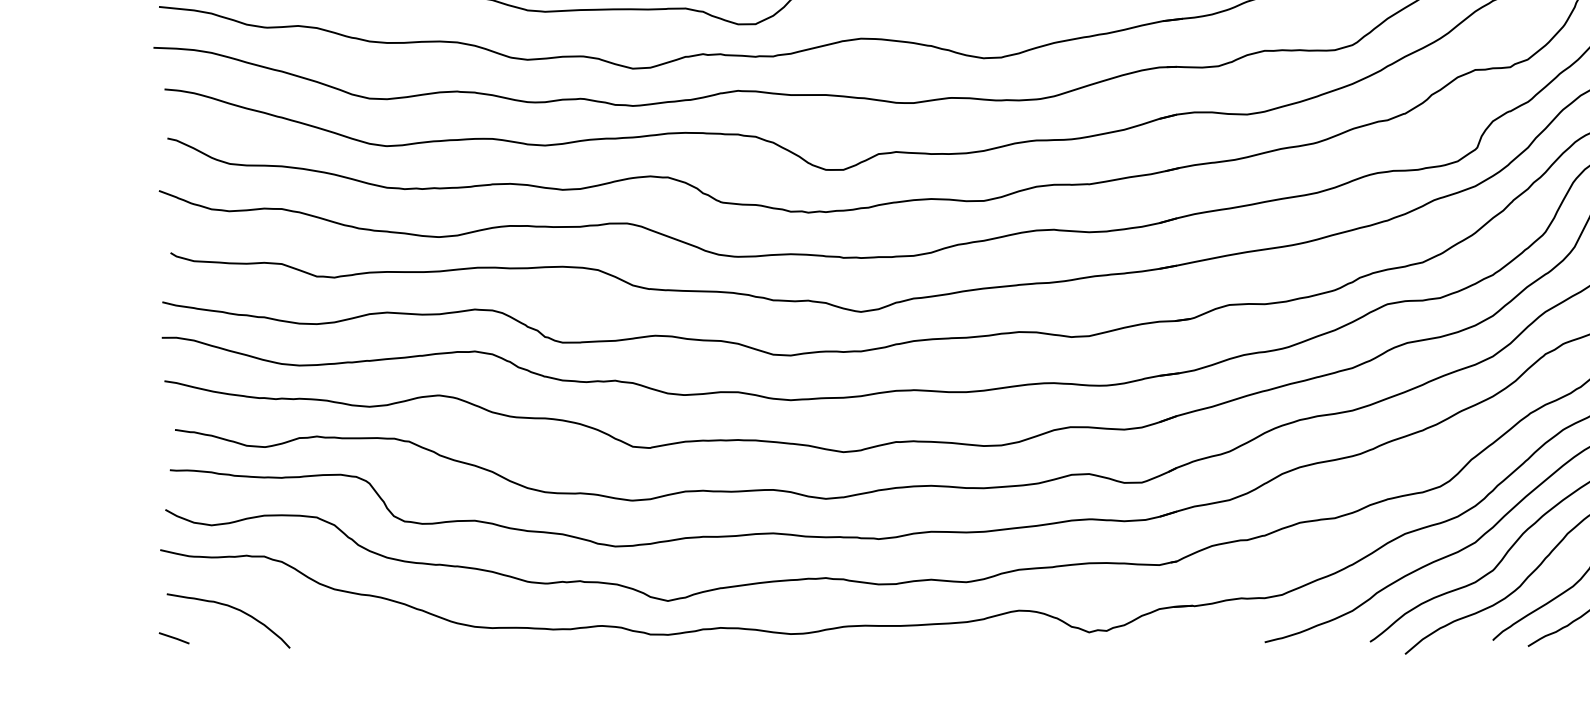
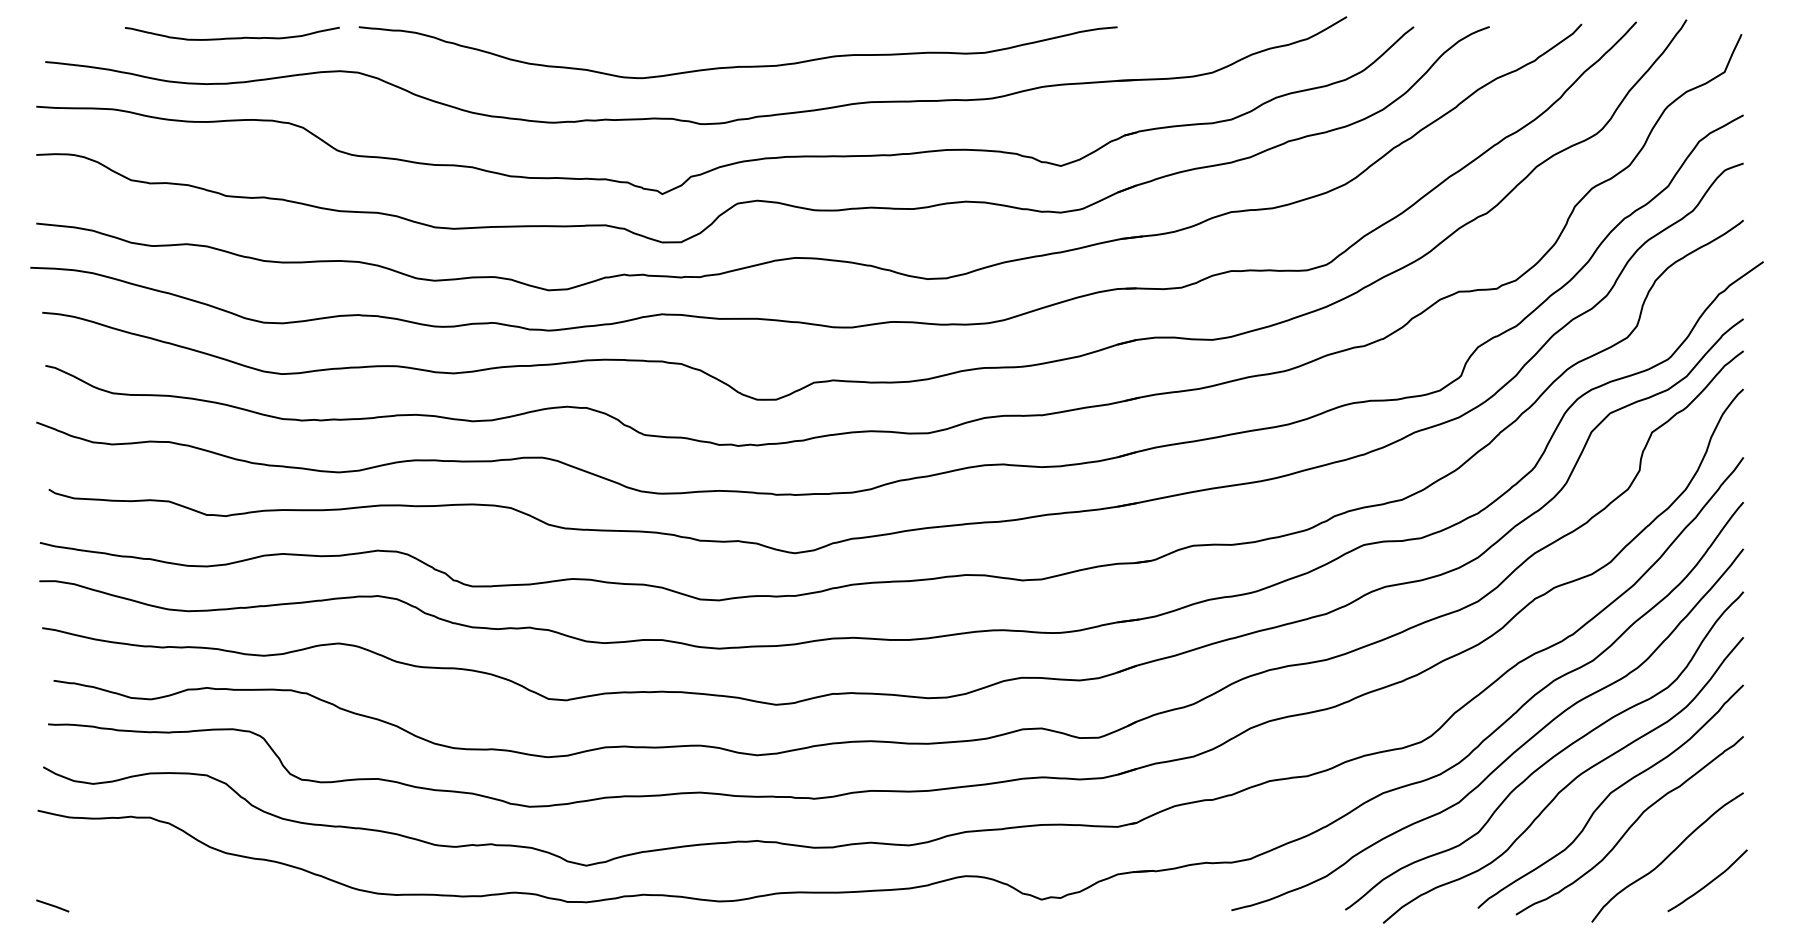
curve: (234, 609) -> (117, 874), removed

